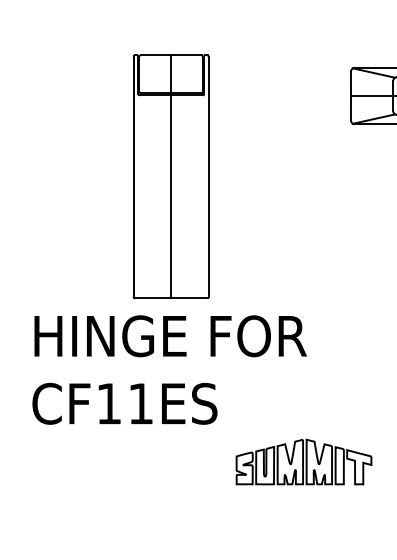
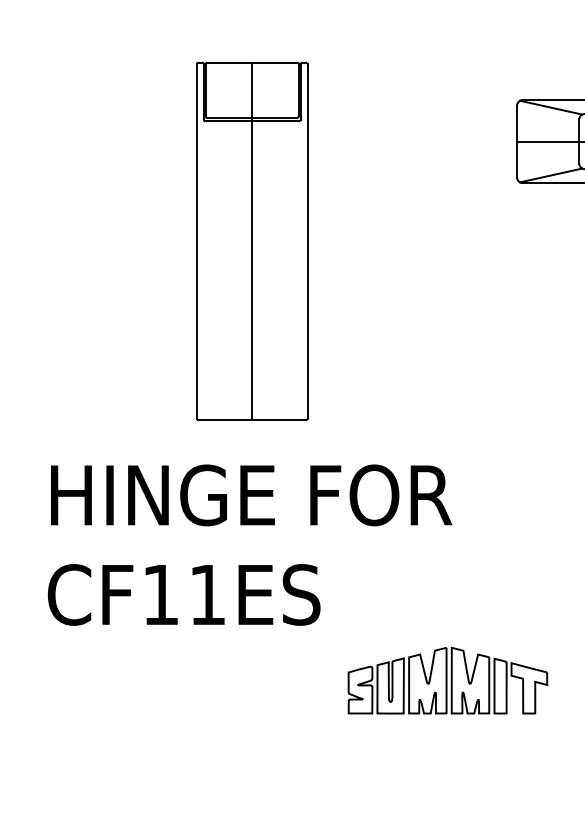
part: (170, 176) -> (251, 240), moved

